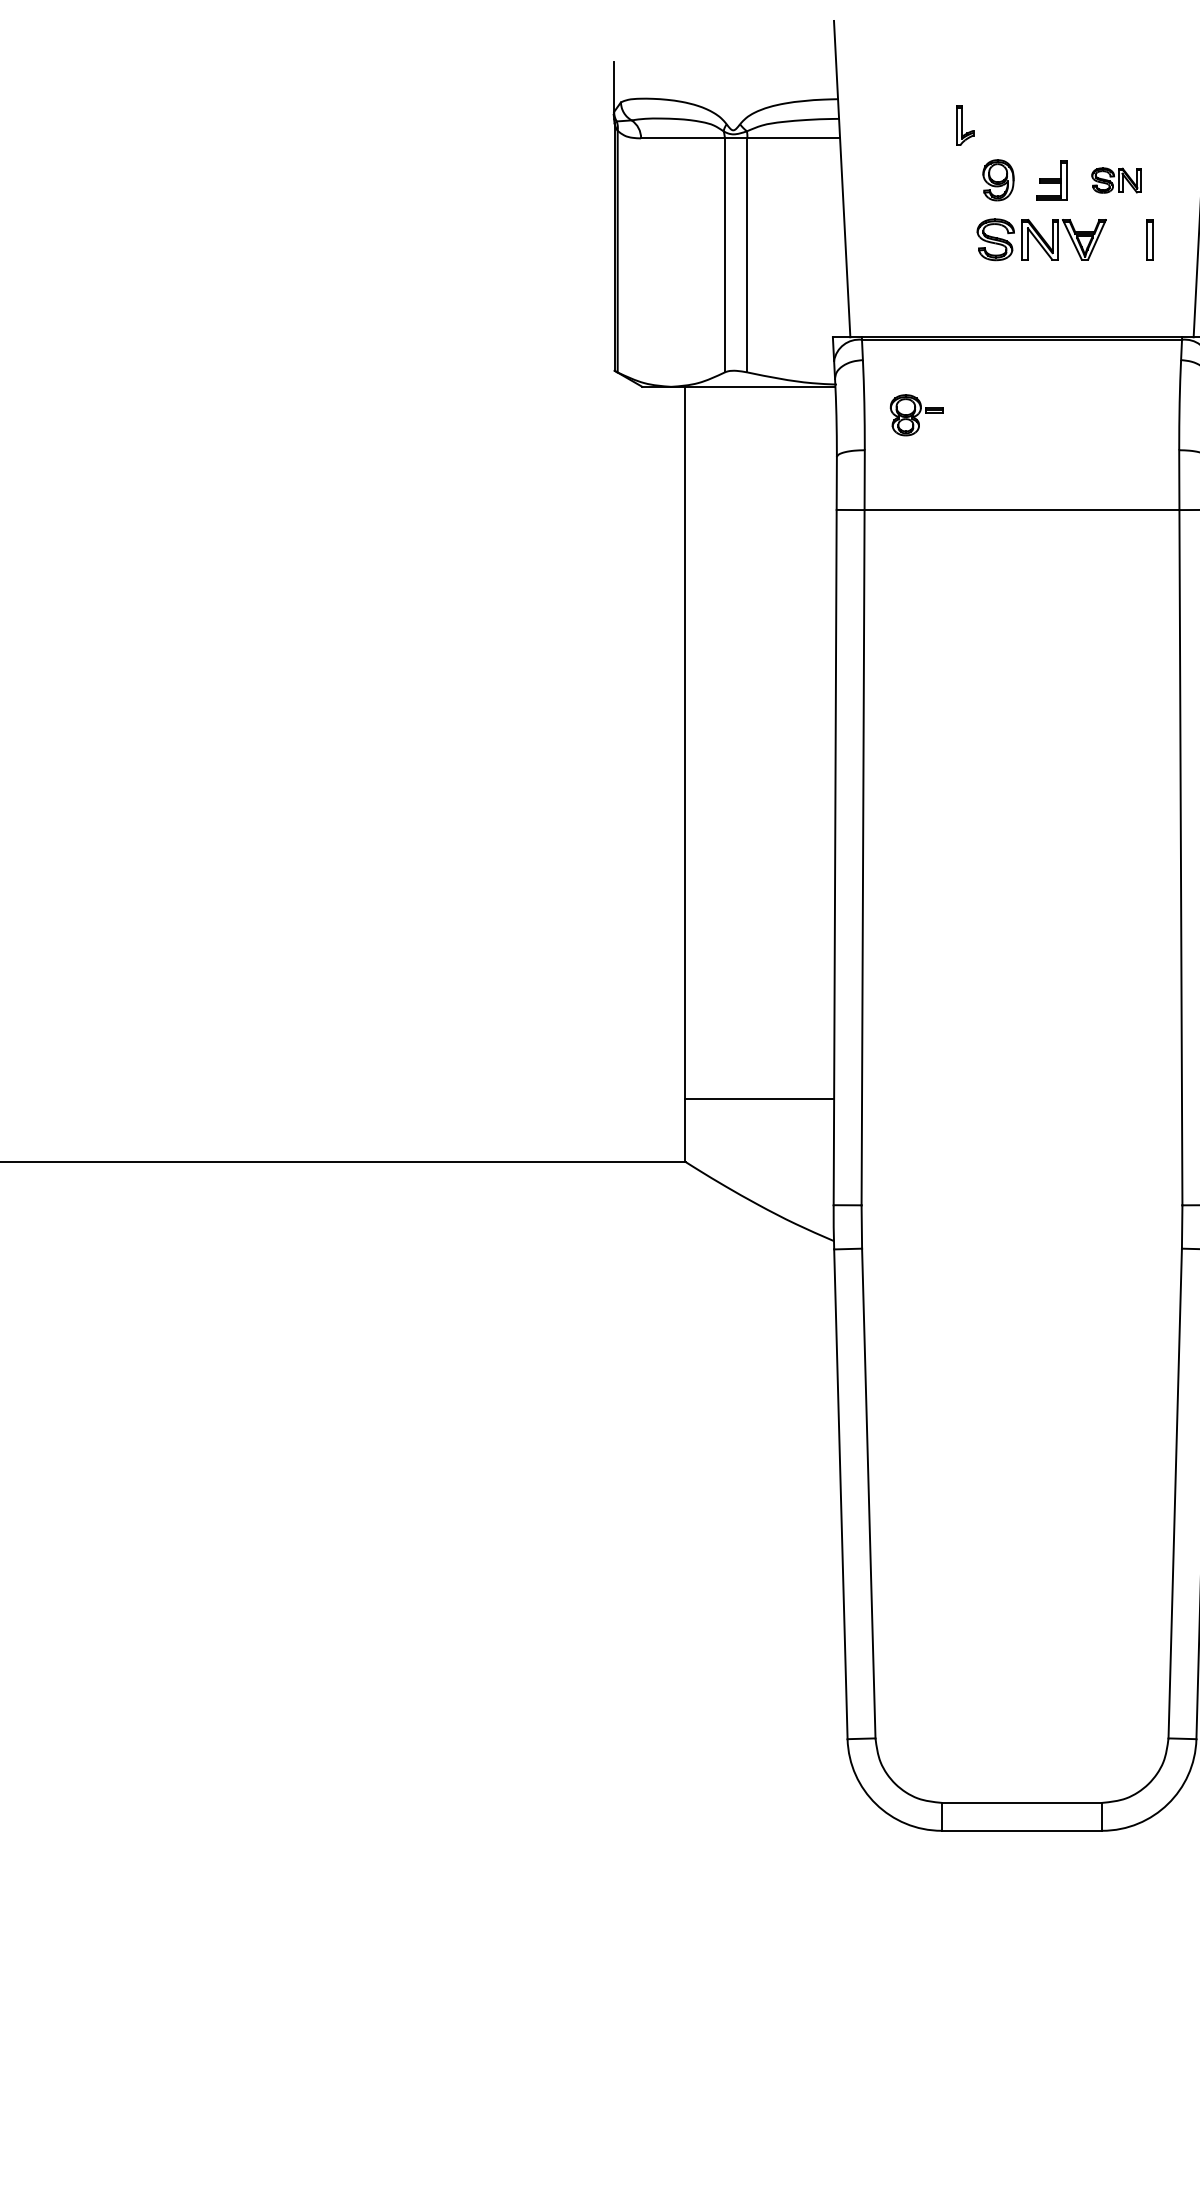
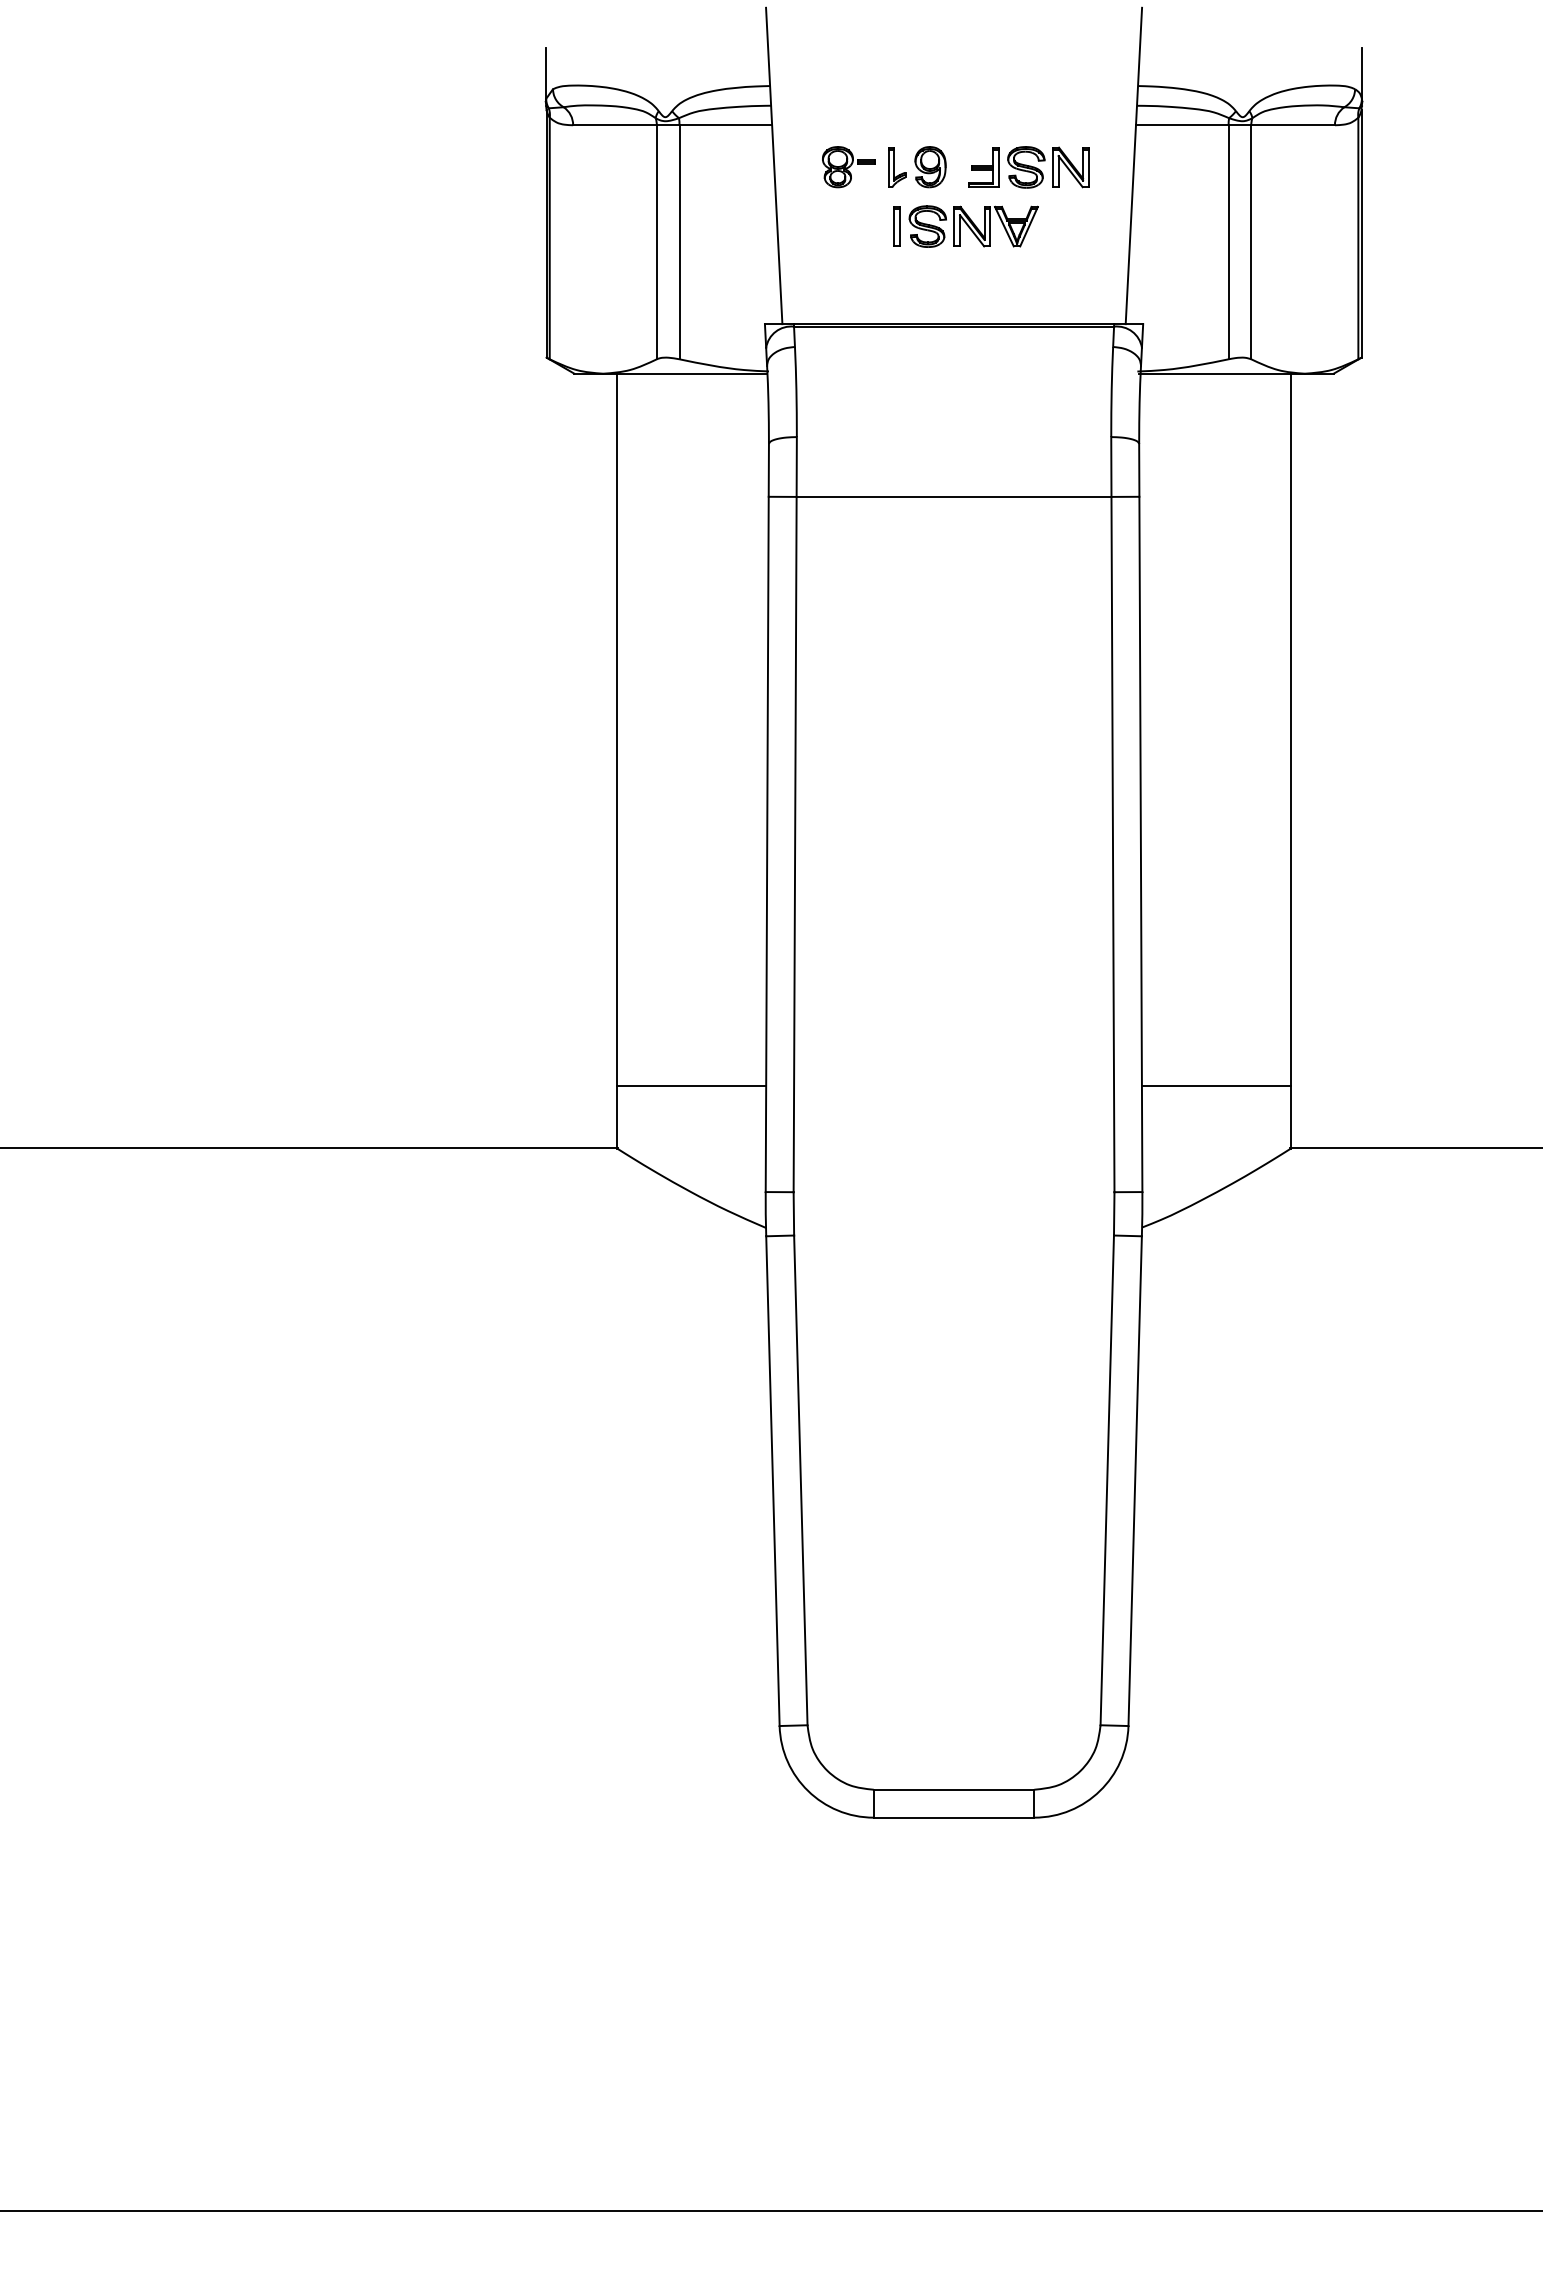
part: (965, 125) -> (897, 167), moved
part: (1116, 180) -> (1048, 167), size x1.67
part: (1149, 239) -> (896, 226), moved
part: (916, 415) -> (848, 167), moved

